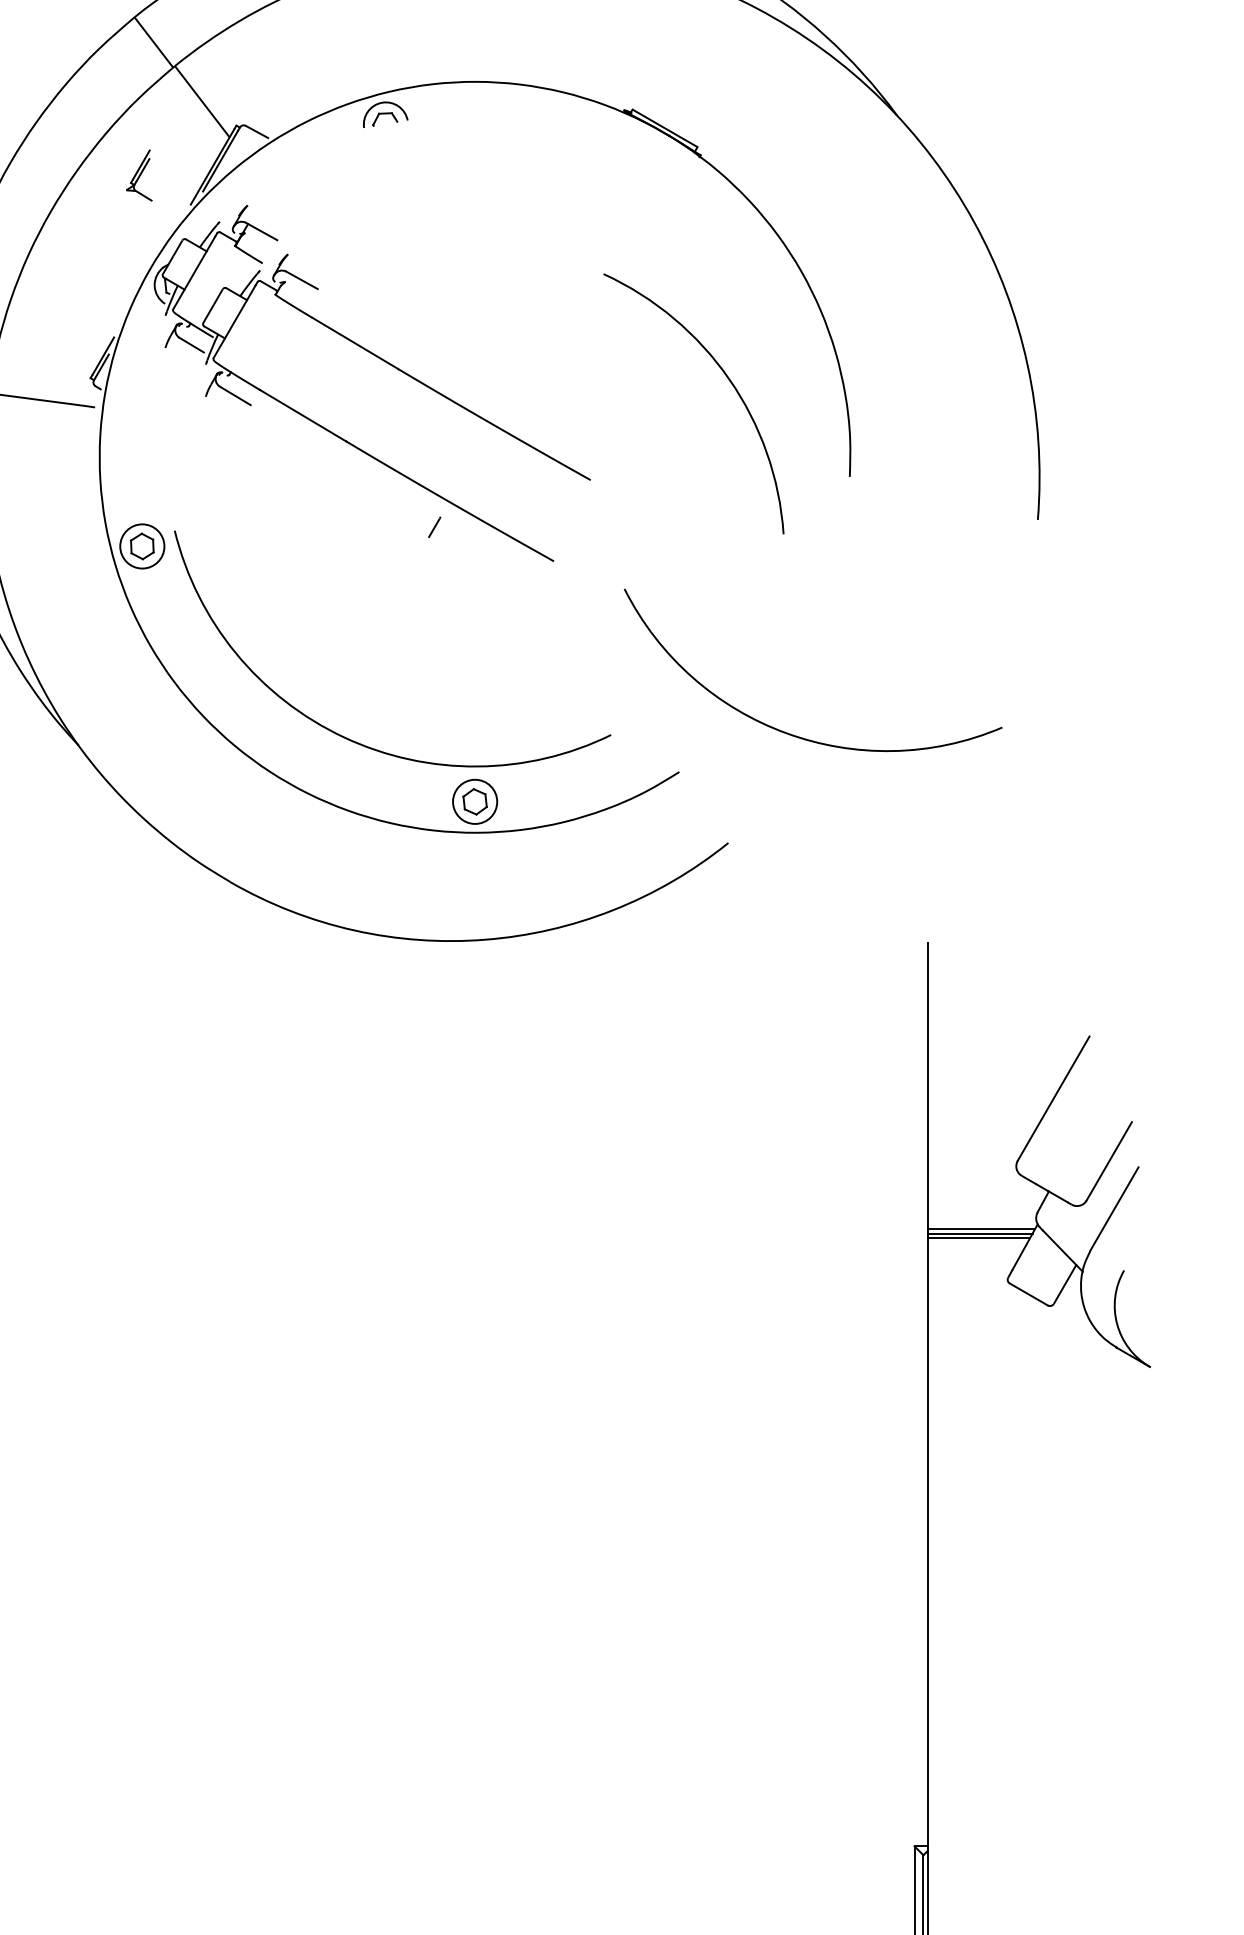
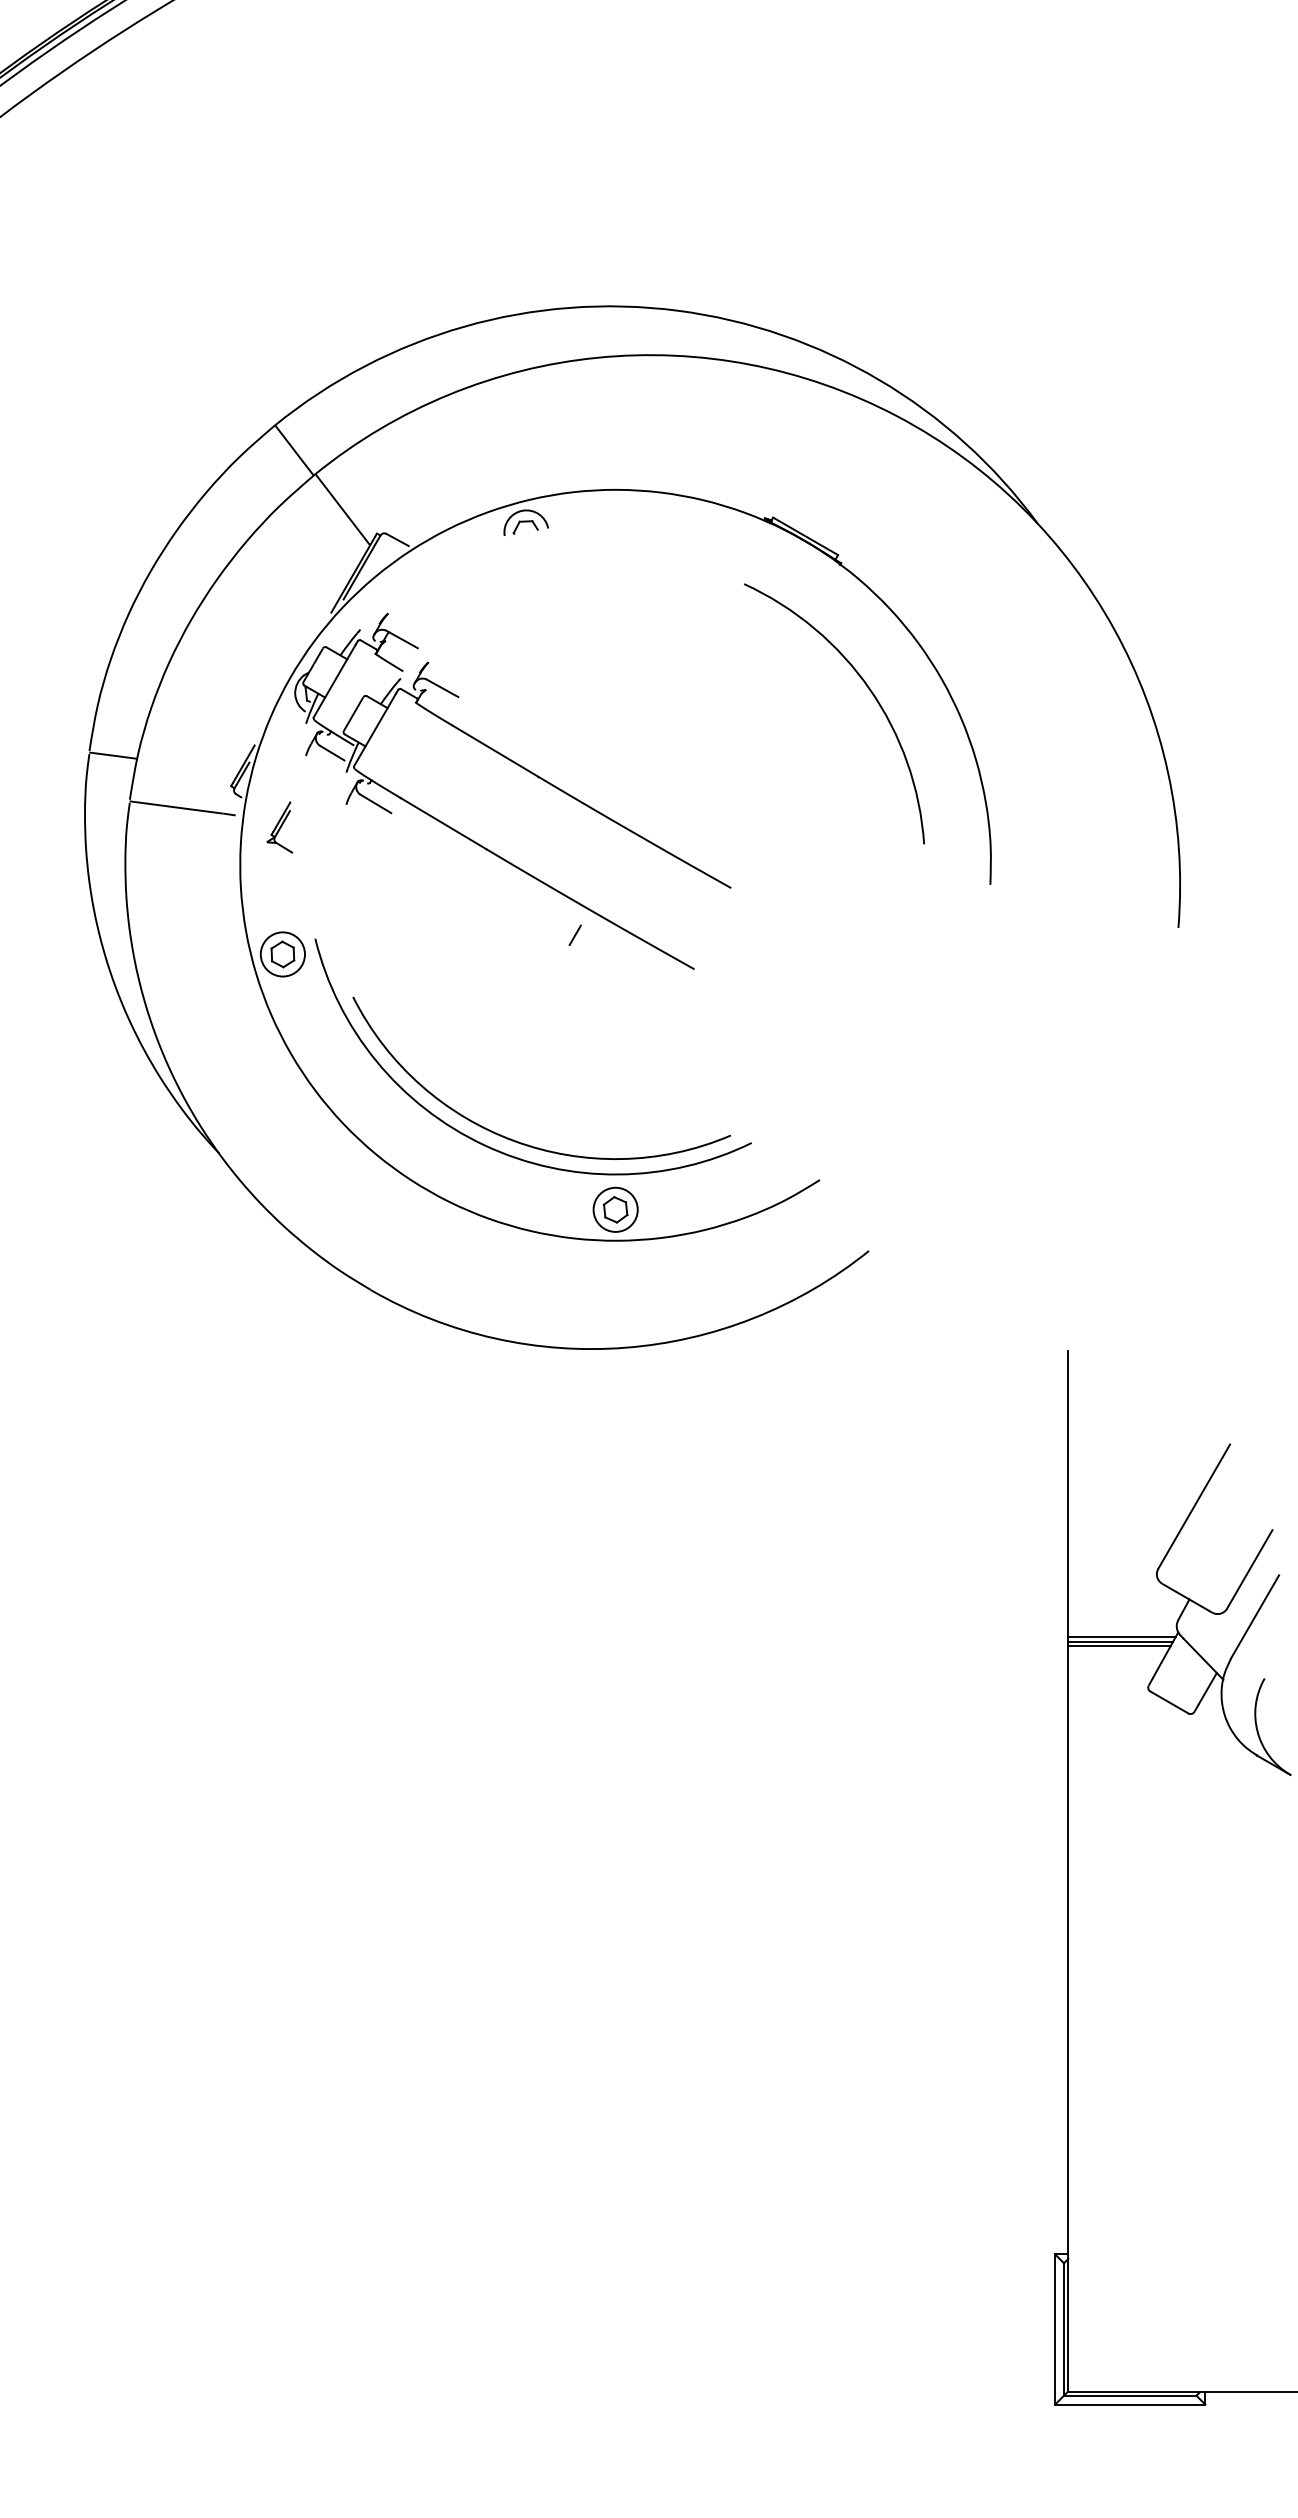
part: (138, 175) -> (279, 827), moved
arc: (727, 379) -> (868, 689), moved
arc: (790, 733) -> (519, 1141), moved

